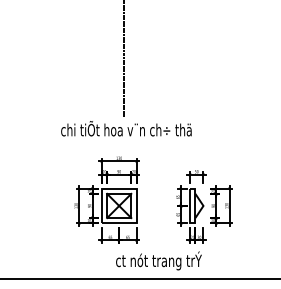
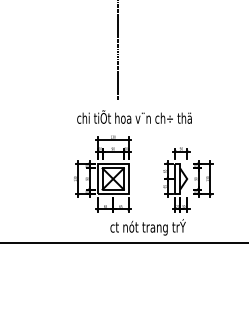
text: (126, 127) -> (134, 116), moved

